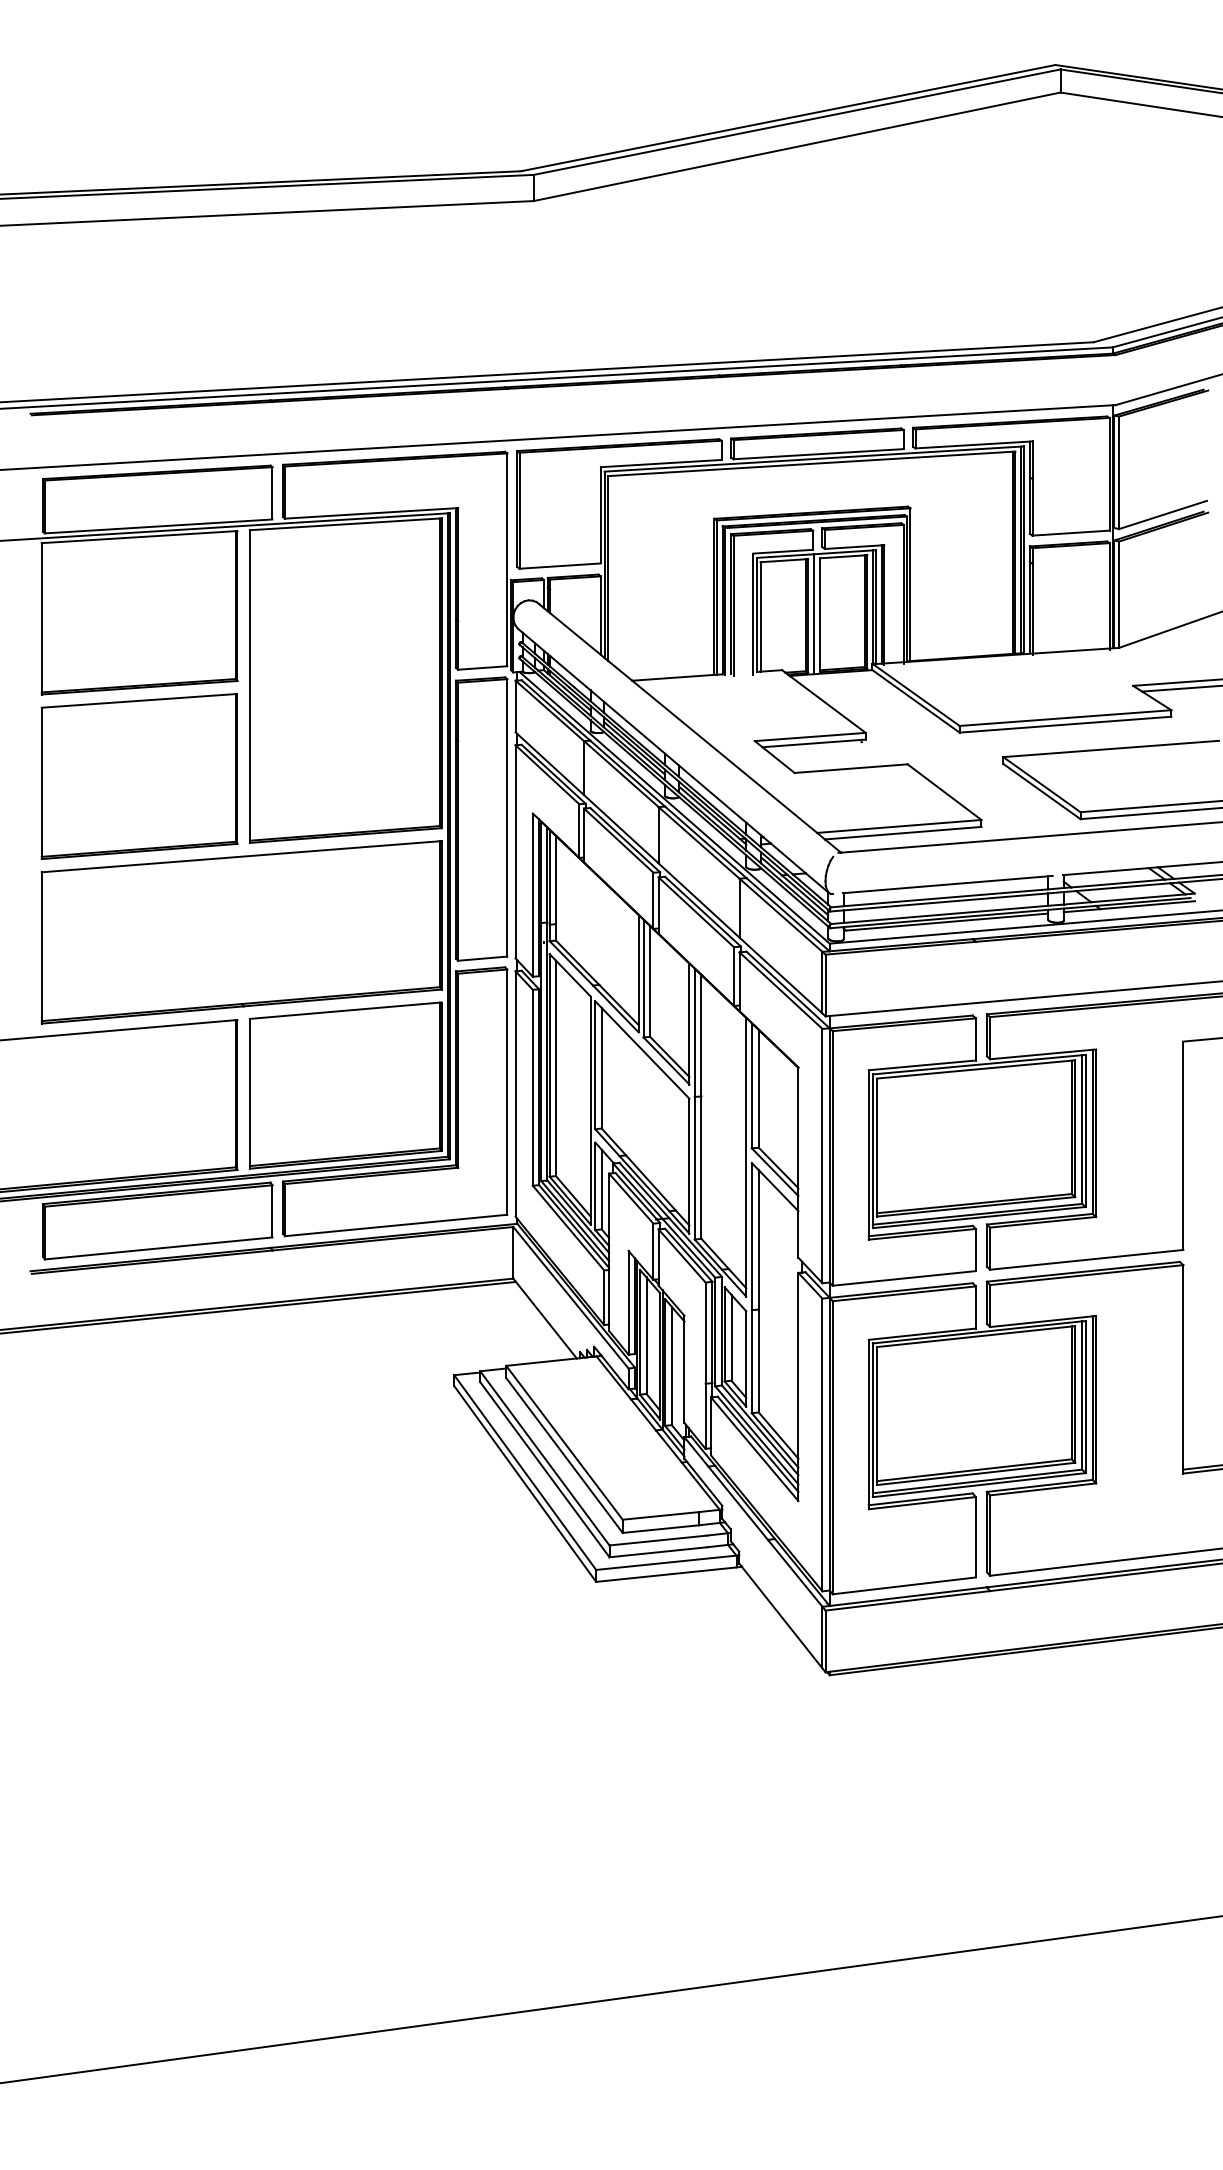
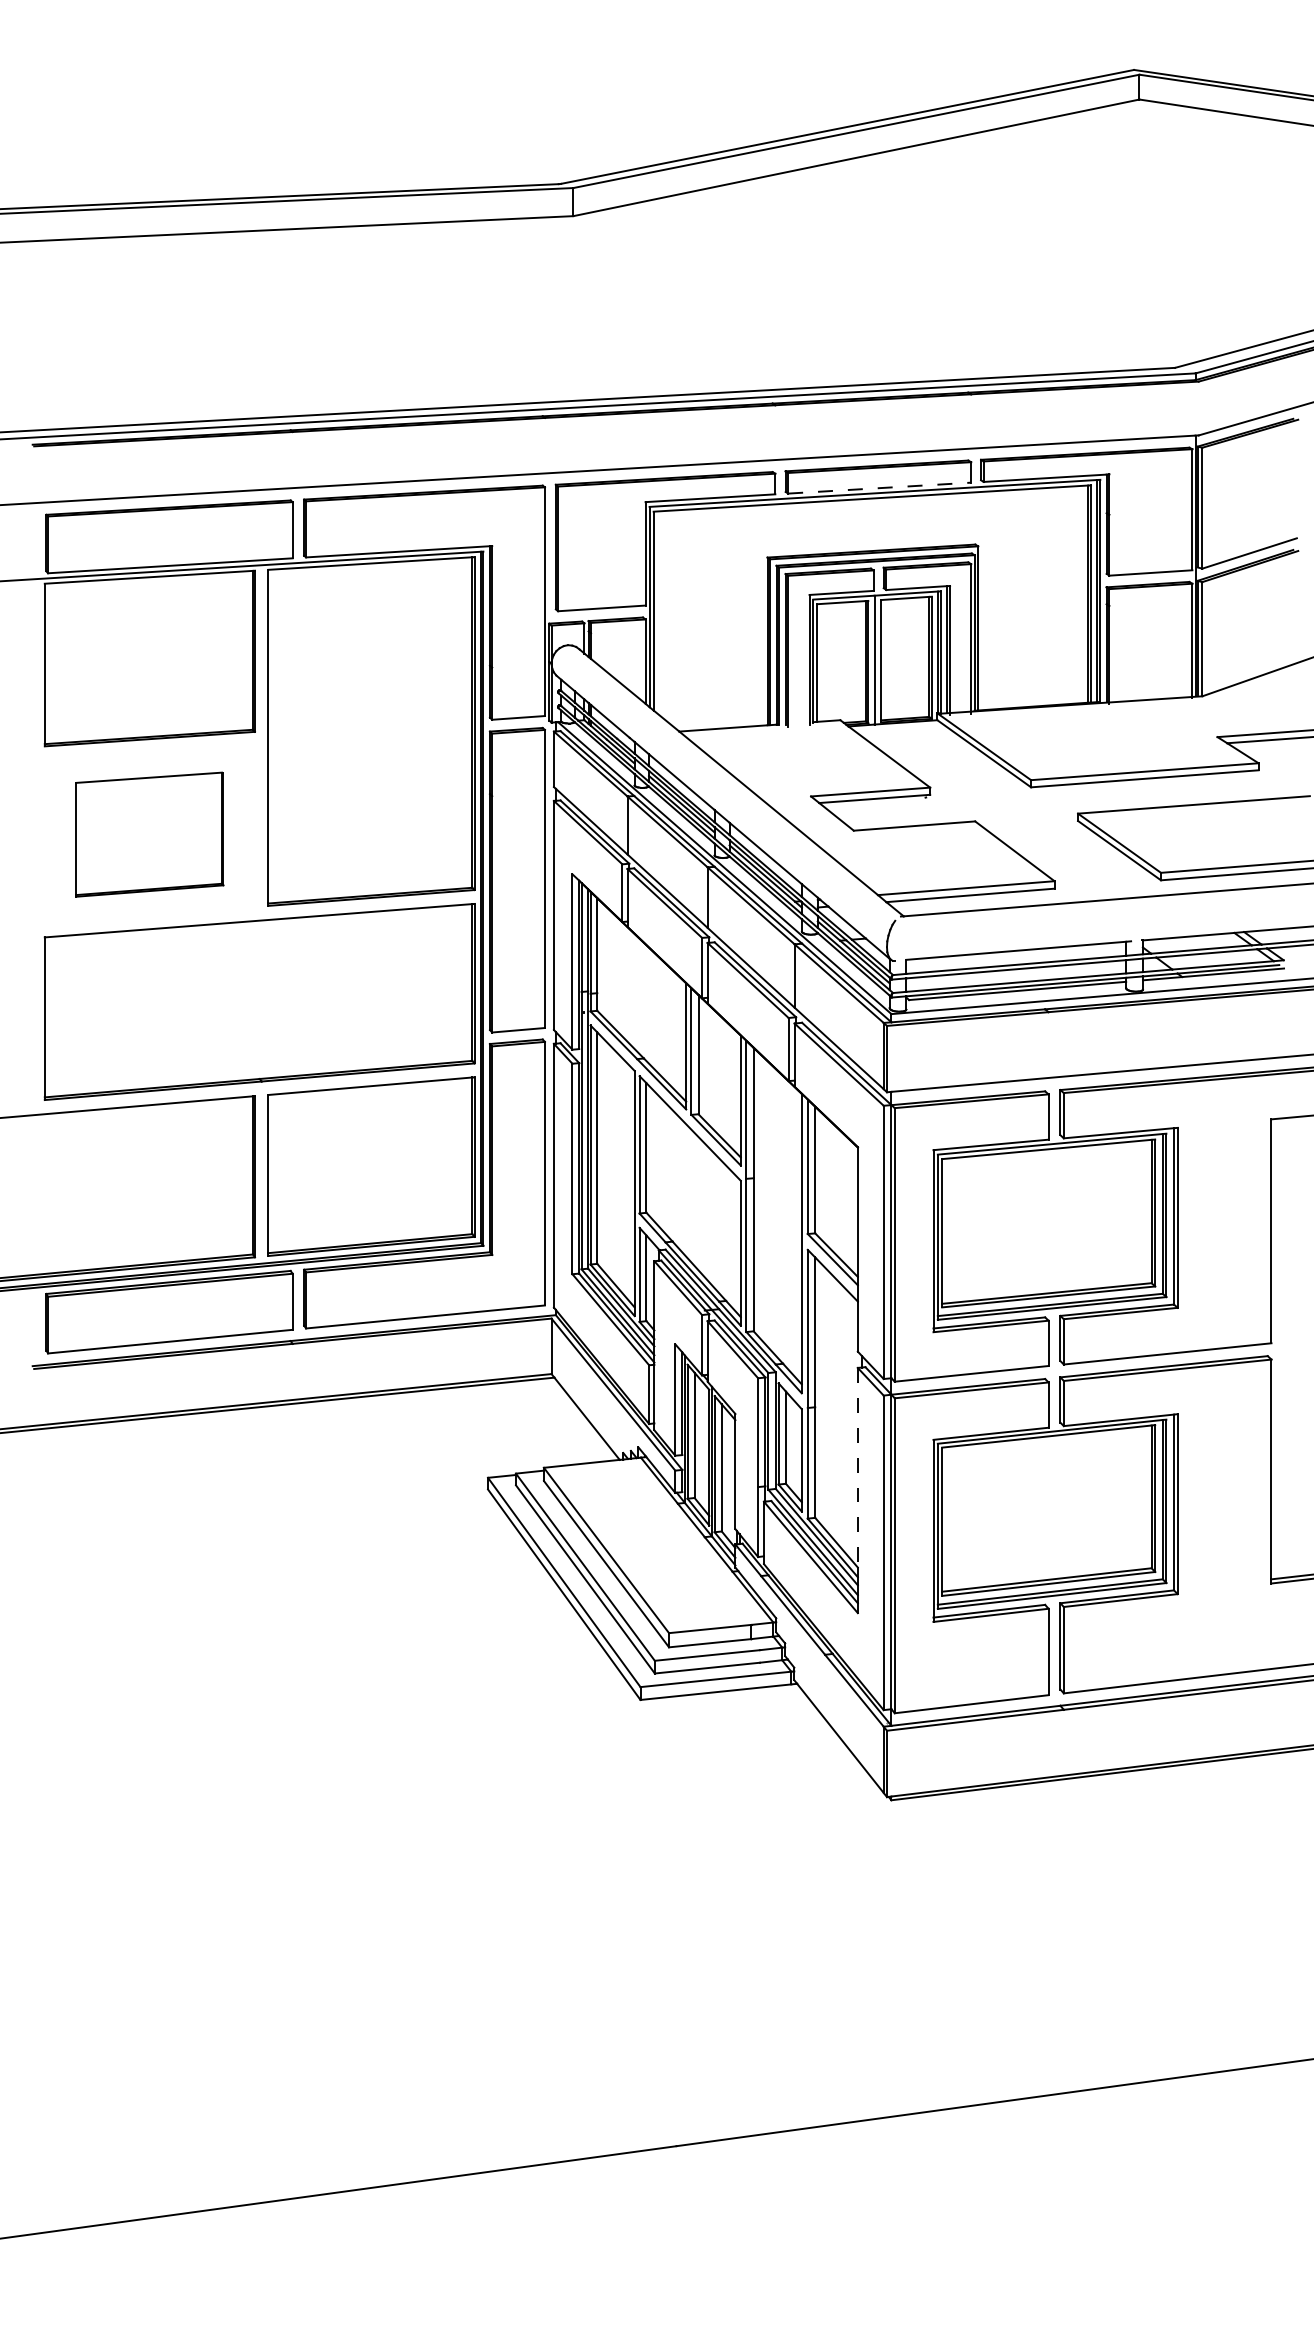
line: (818, 454) -> (879, 488), solid -> dashed
part: (139, 776) -> (149, 834), size x0.7
line: (798, 1365) -> (857, 1467), solid -> dashed

